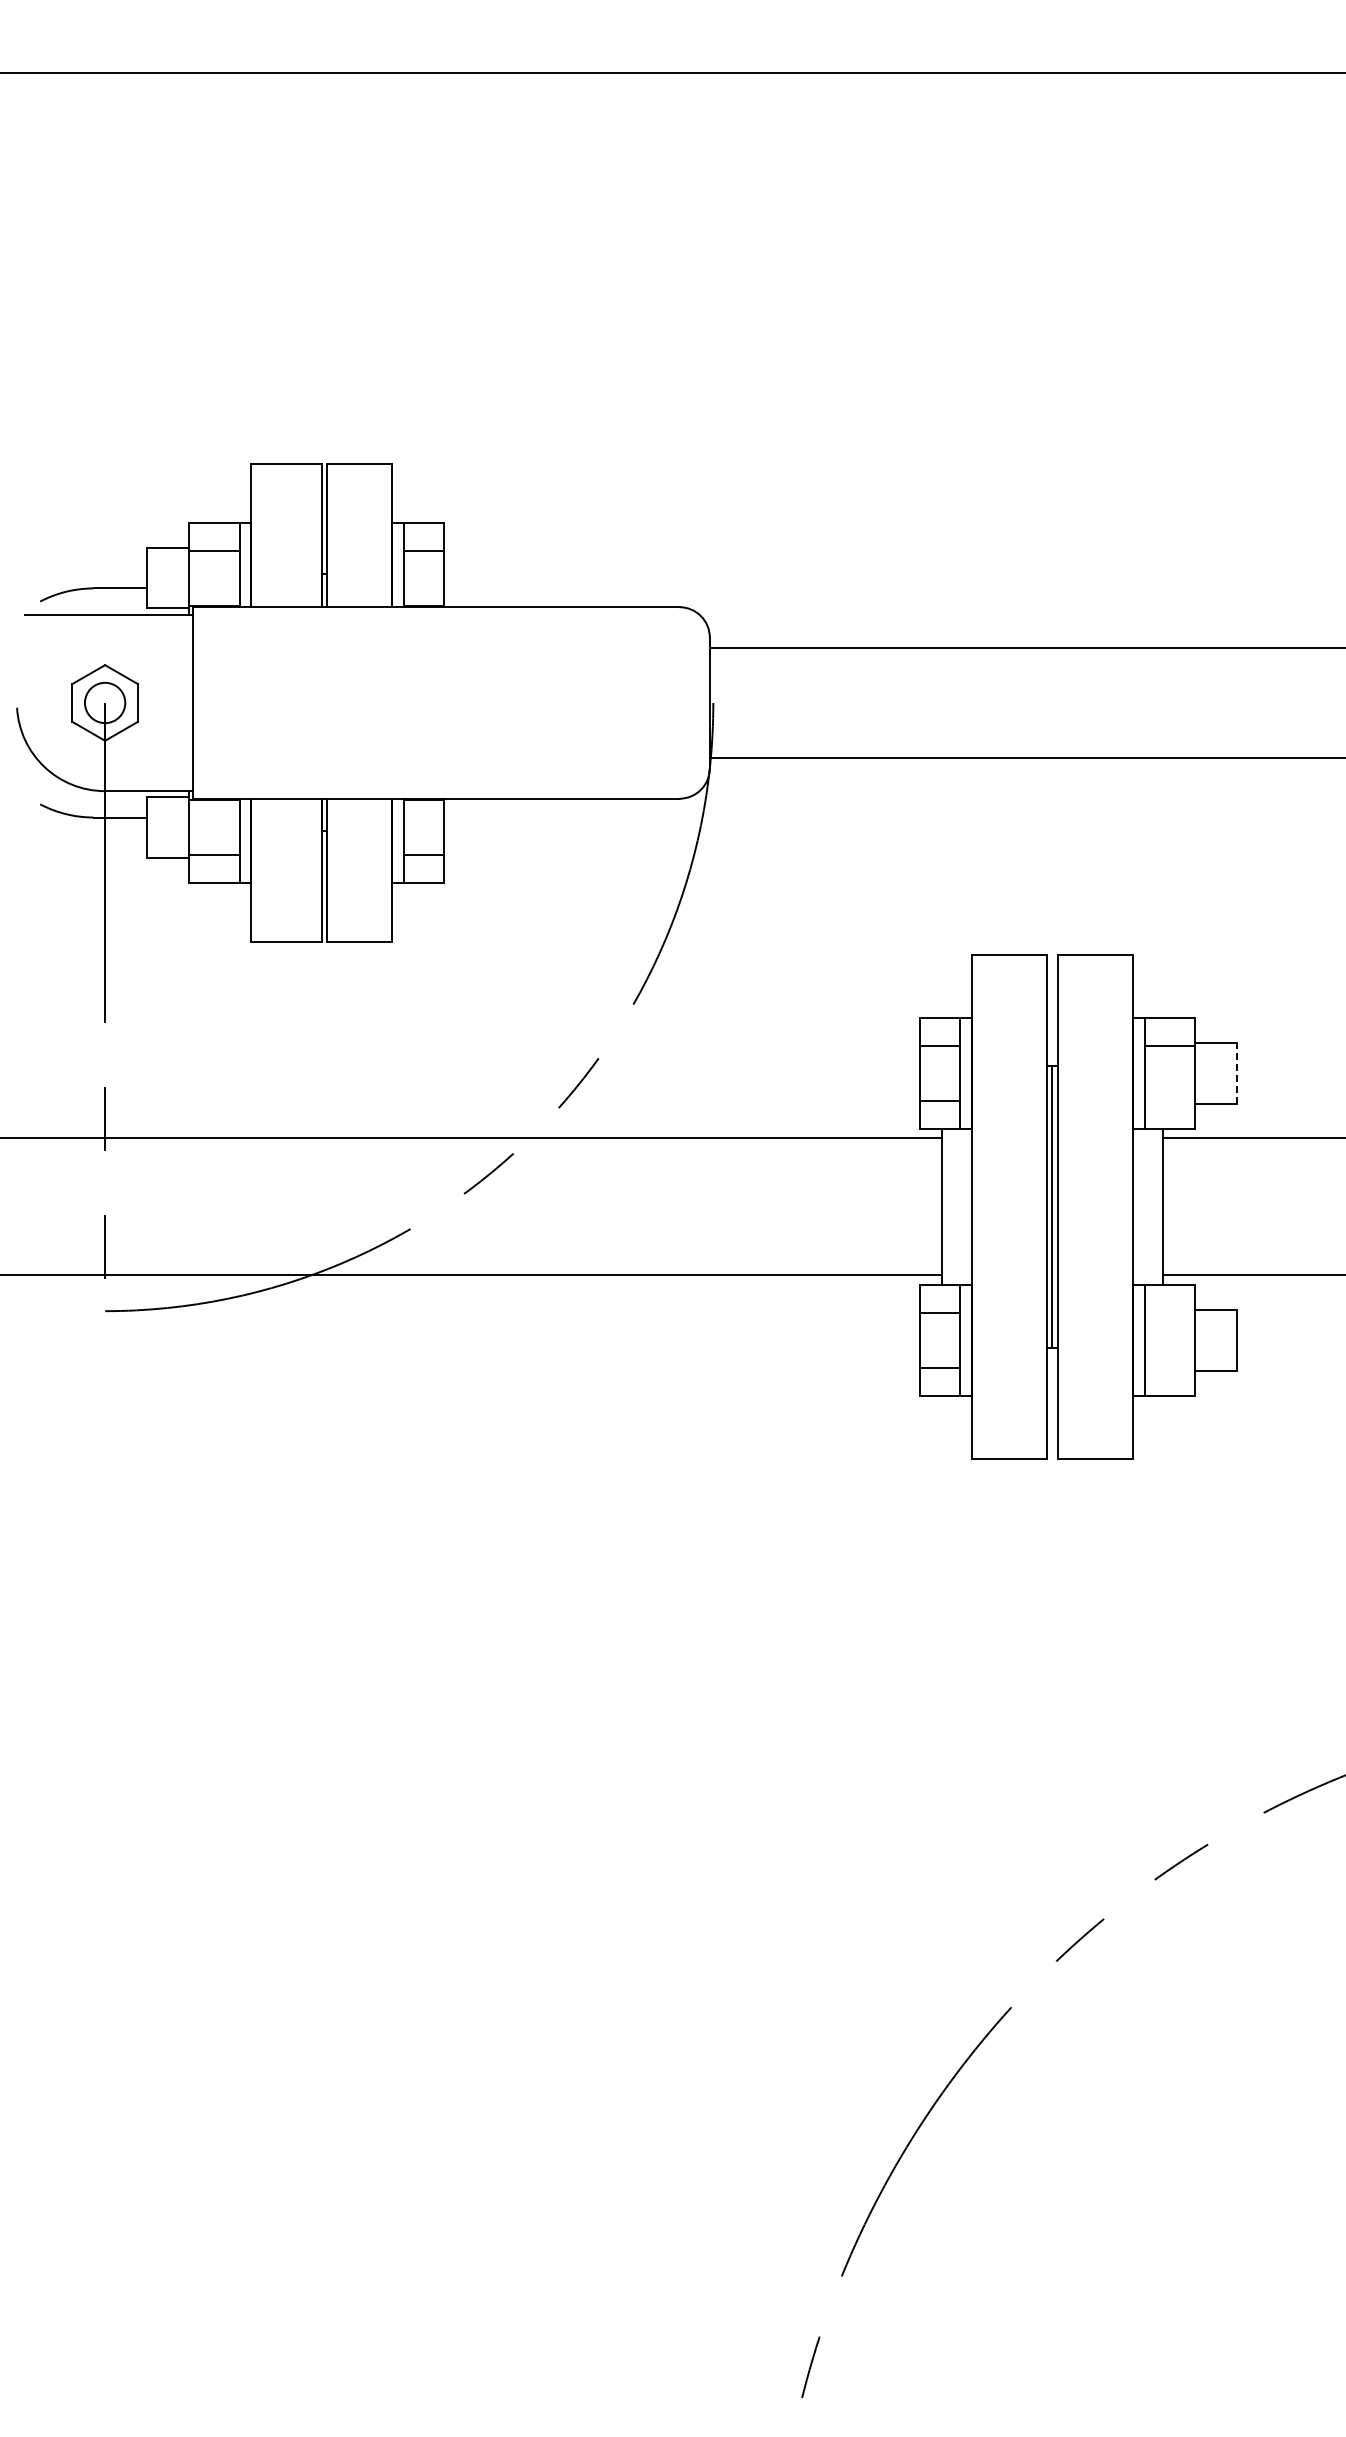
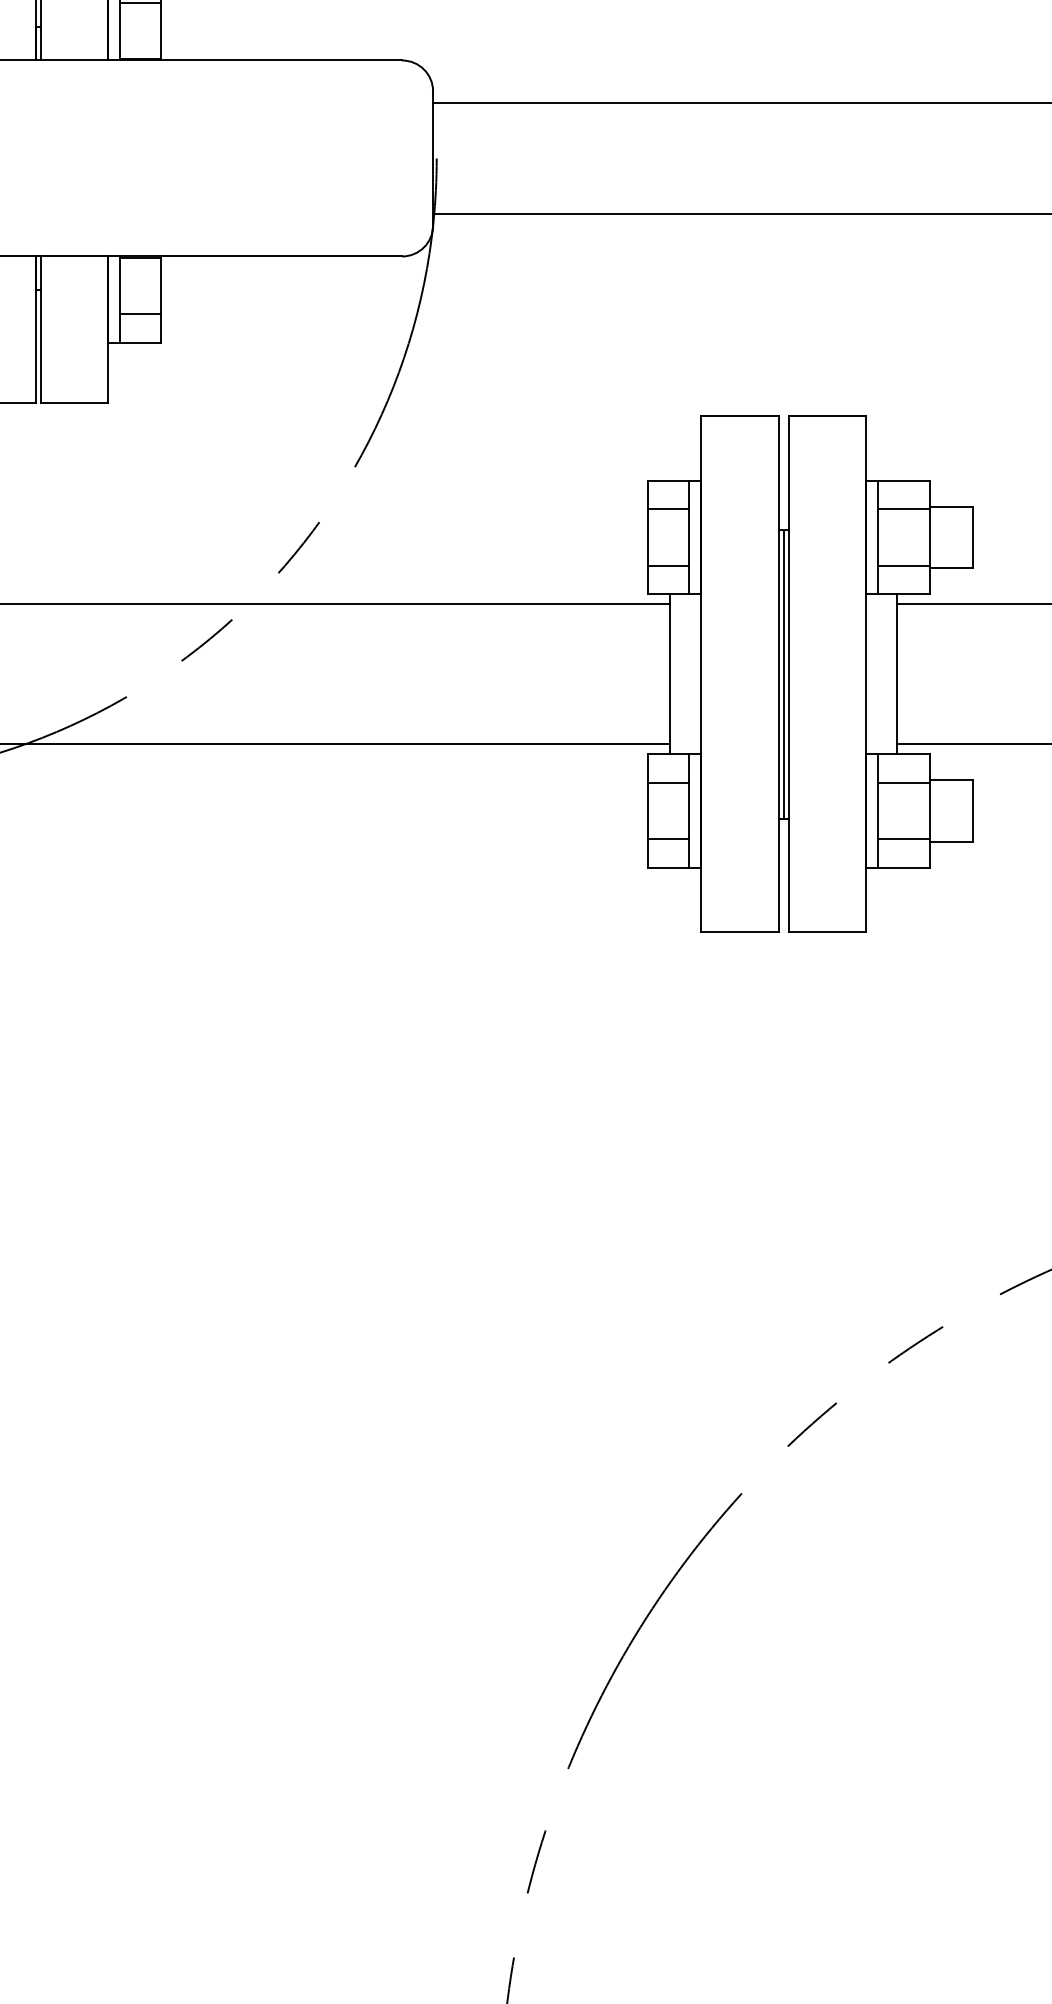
line: (1237, 1072) -> (973, 536), dashed -> solid
line: (1169, 1100) -> (903, 565), added
line: (1169, 1312) -> (903, 782), added
line: (1169, 1368) -> (903, 839), added

